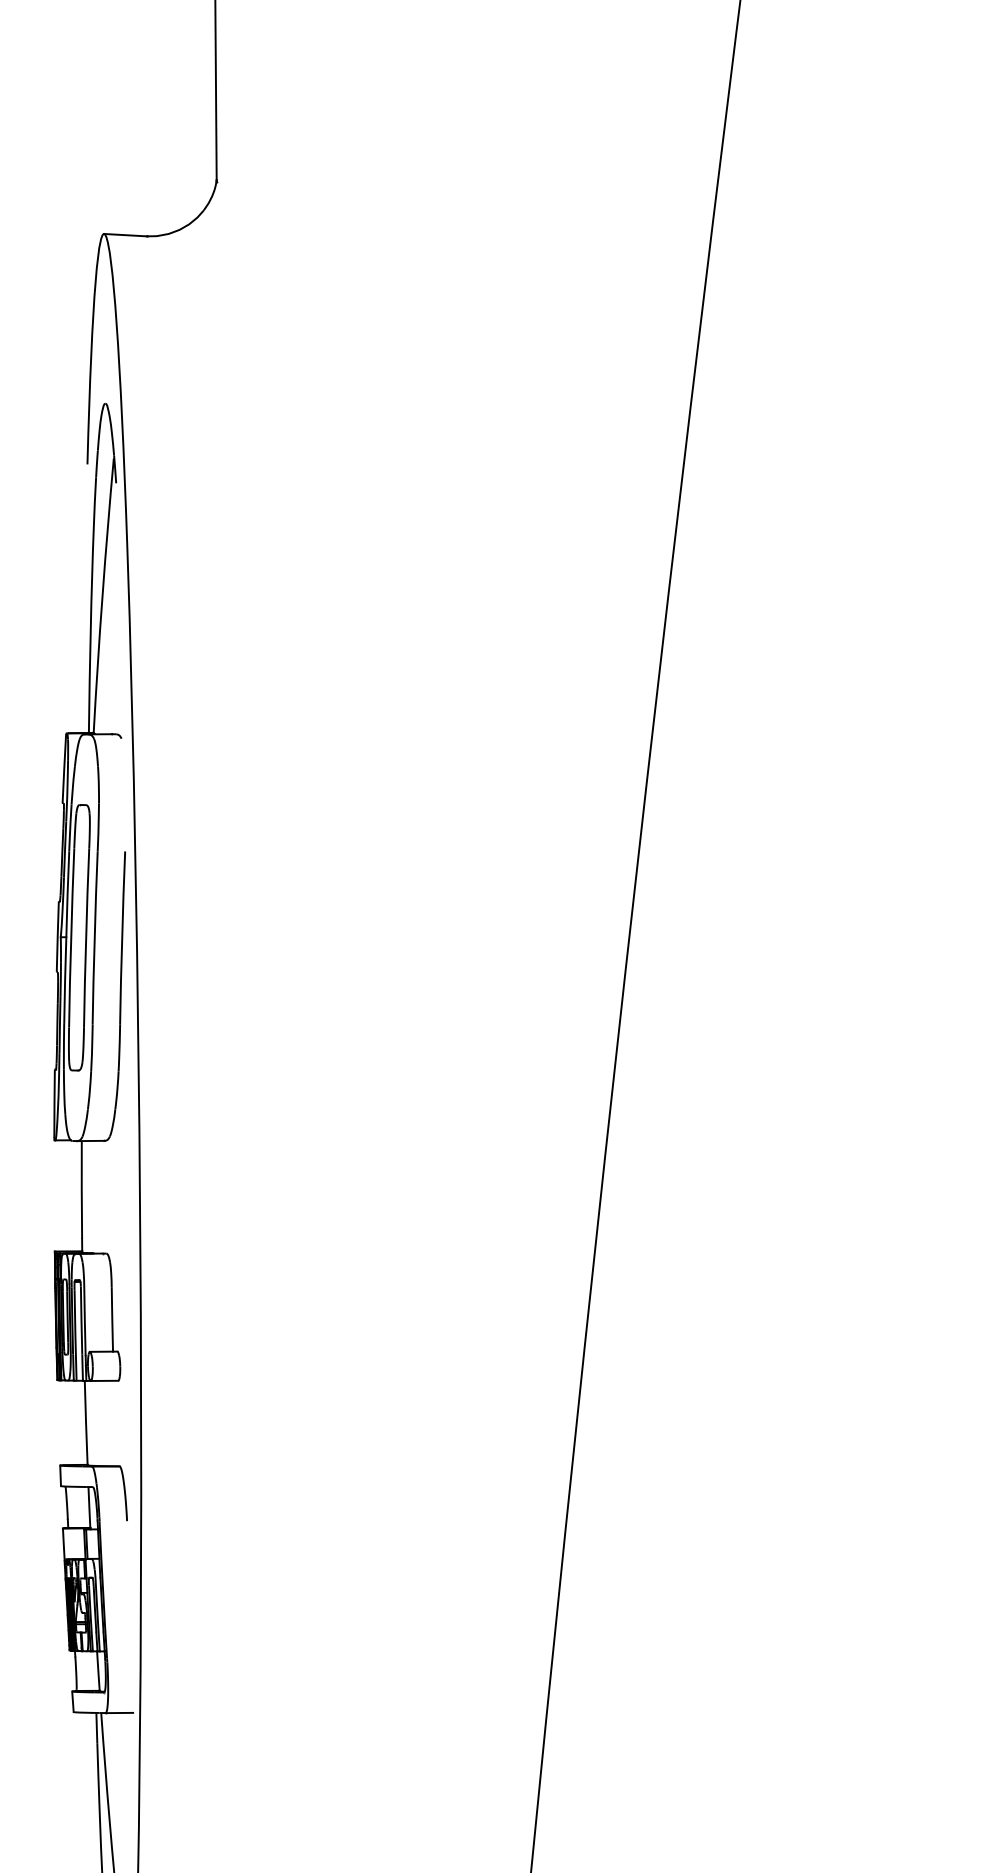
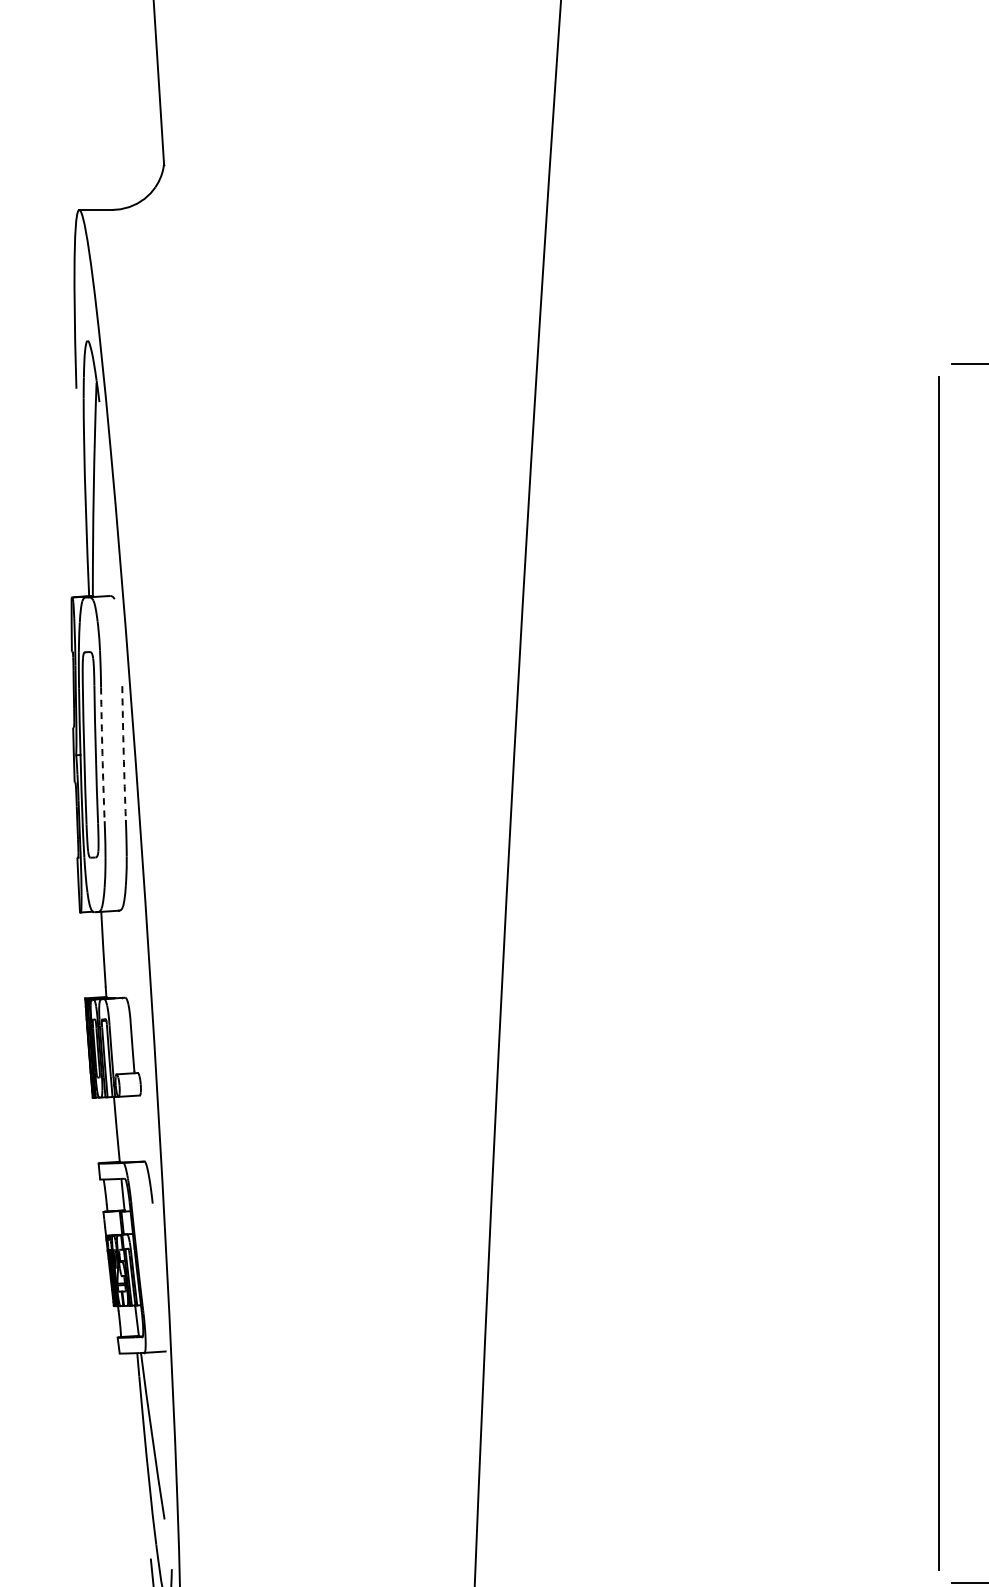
arc: (94, 938) -> (102, 754), solid -> dashed
arc: (121, 938) -> (123, 753), solid -> dashed

